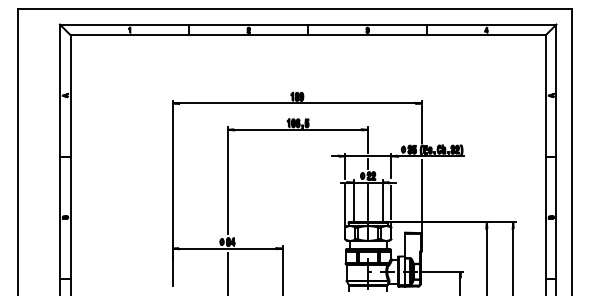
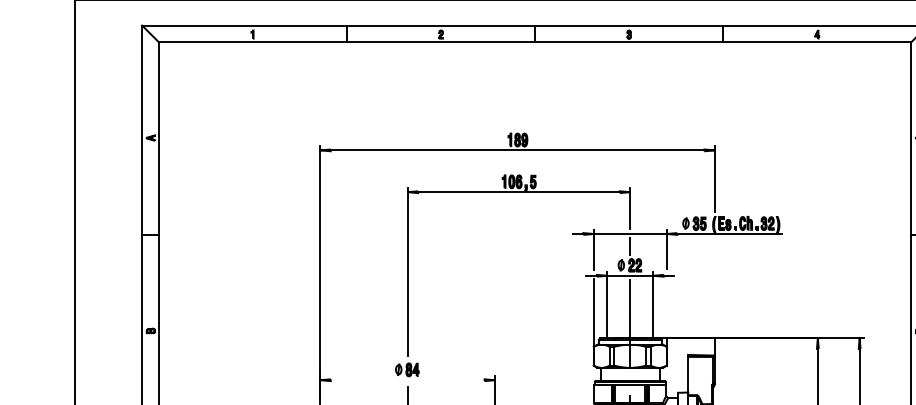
line: (421, 189) -> (714, 286), removed
line: (391, 202) -> (666, 307), removed
line: (227, 248) -> (407, 379), removed

